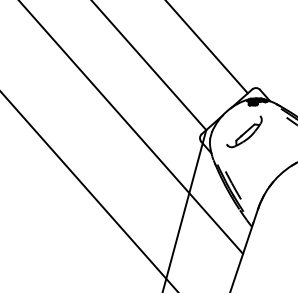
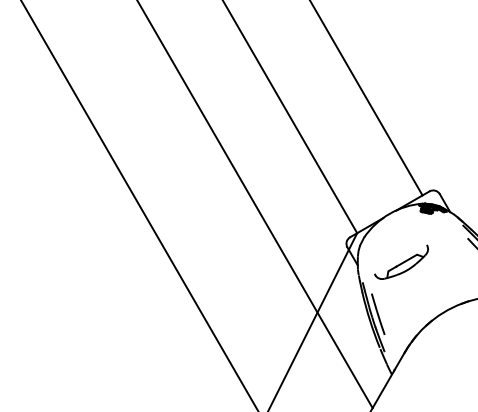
part: (244, 131) -> (401, 261), moved

